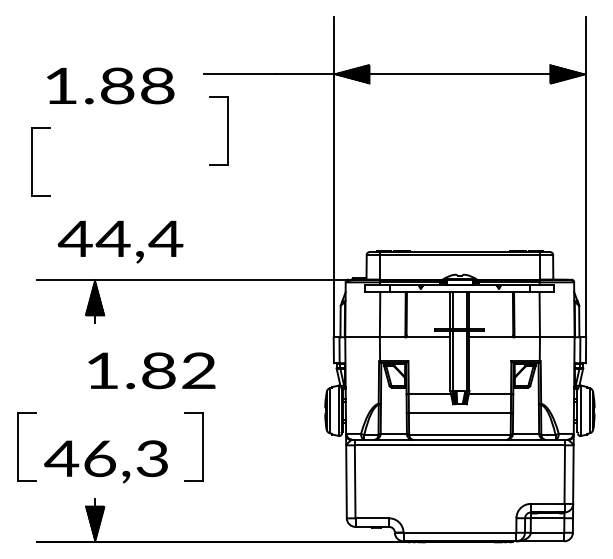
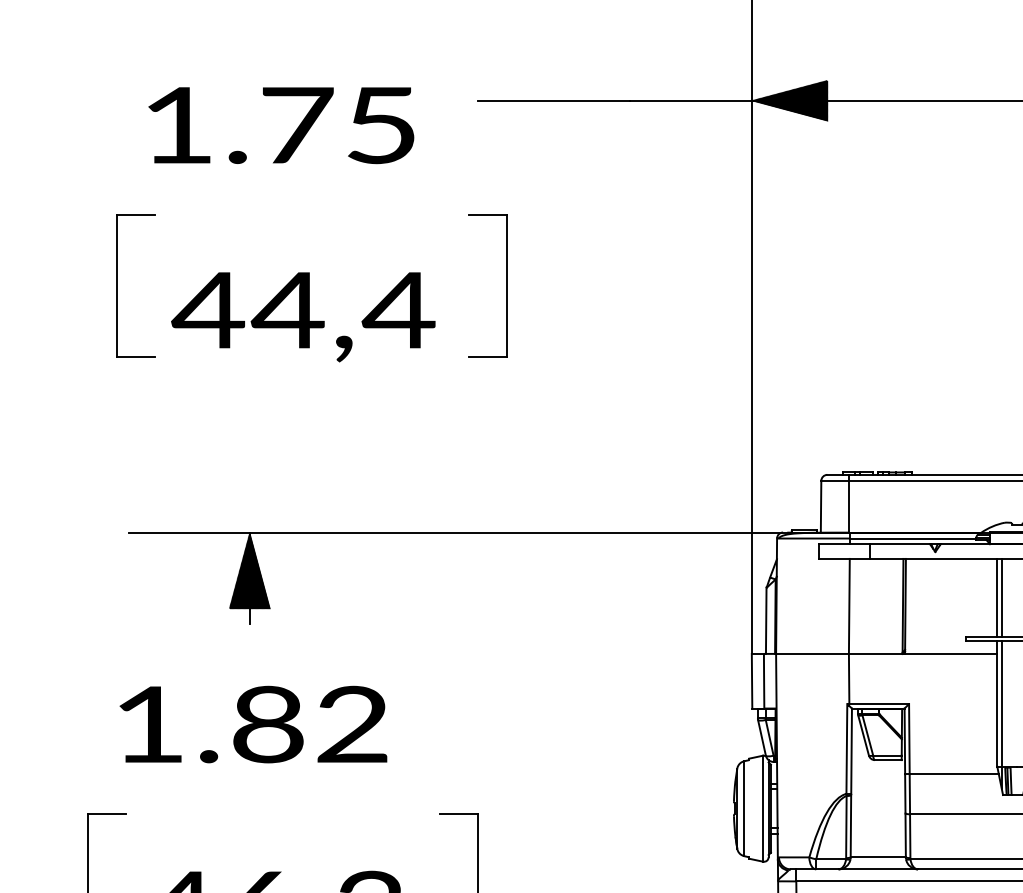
text: (137, 85) -> (339, 124), 1.88 -> 1.75
part: (227, 130) -> (505, 284), moved
text: (120, 241) -> (303, 315), moved
text: (151, 370) -> (252, 723), moved

